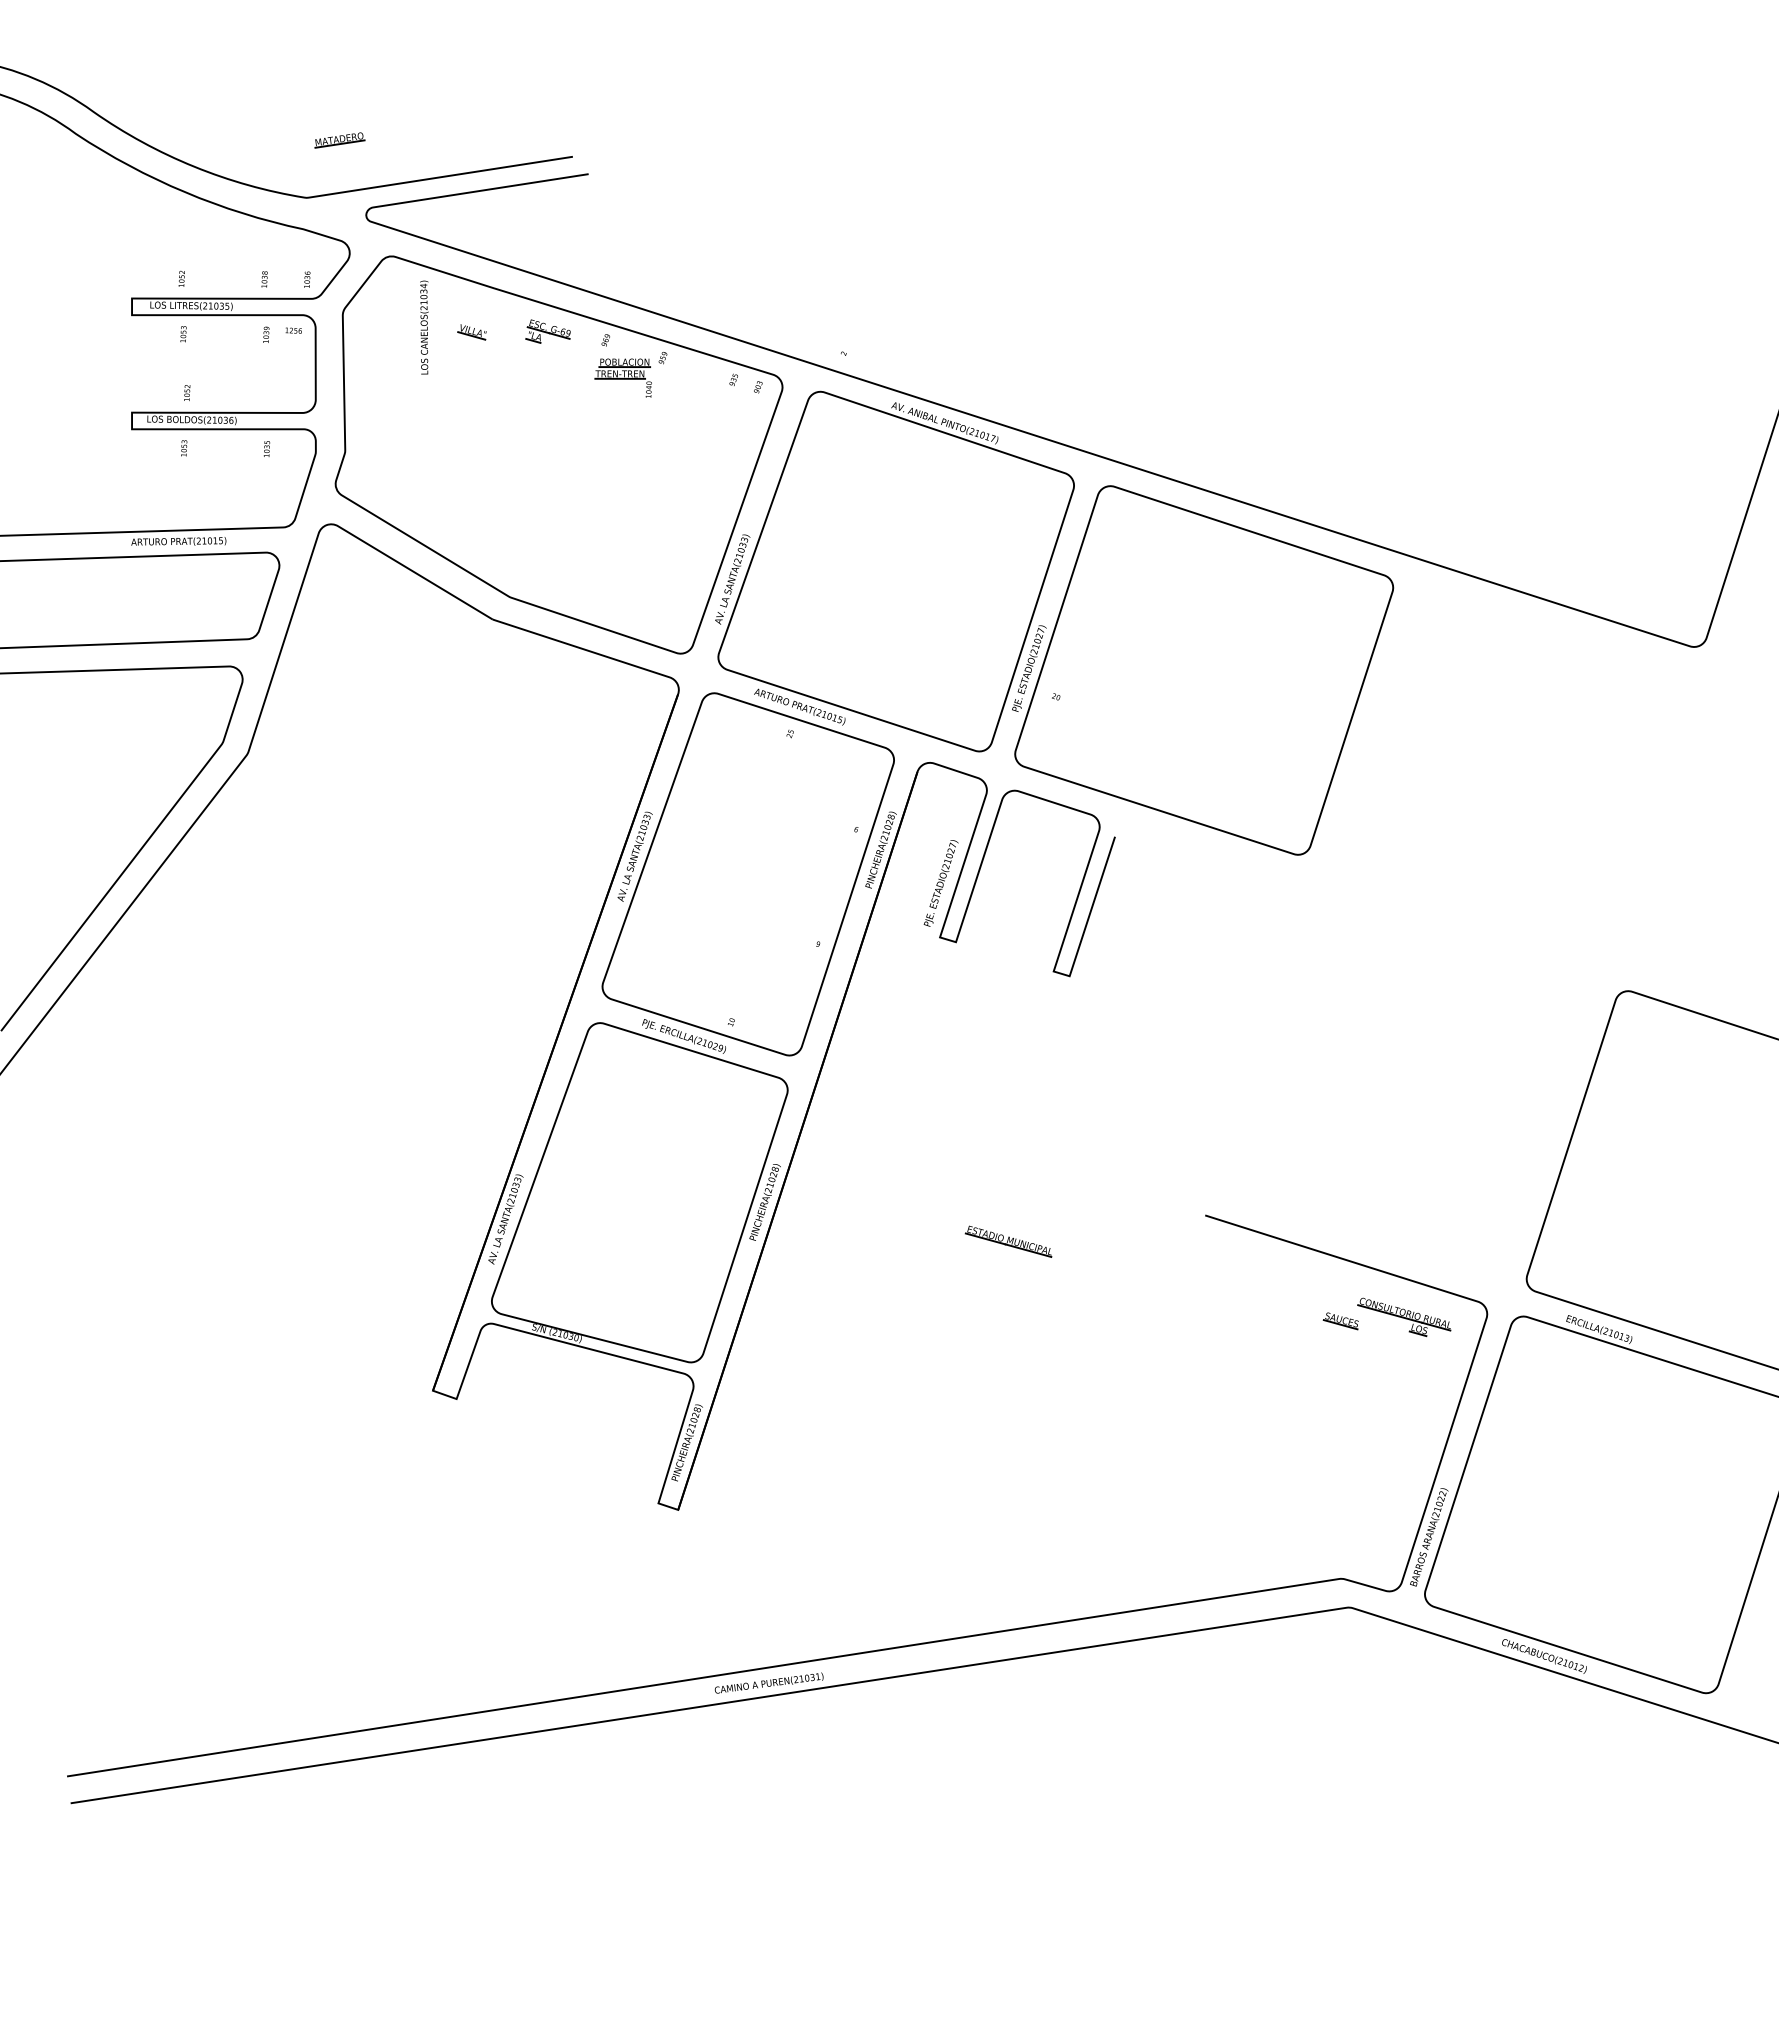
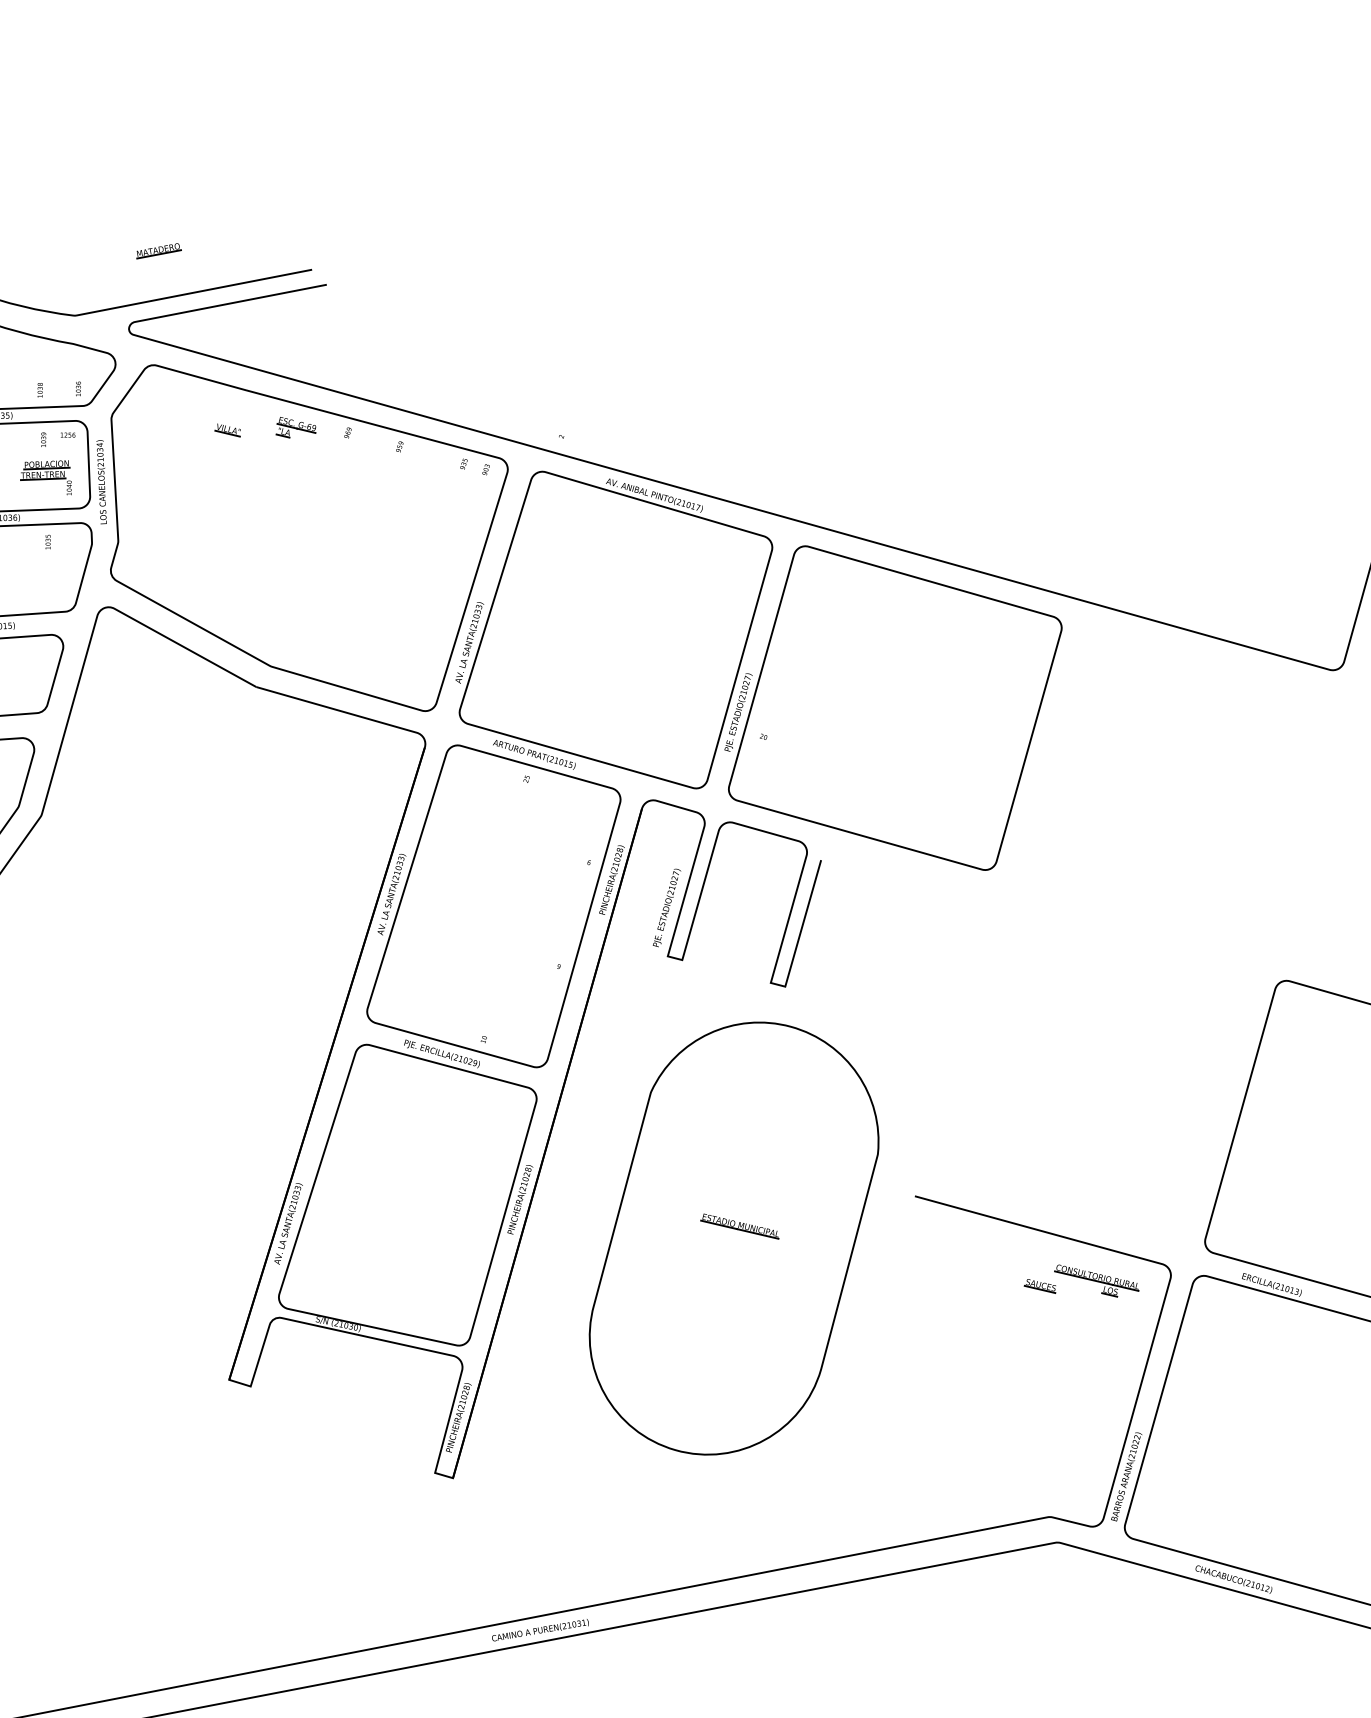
part: (339, 140) -> (158, 251), moved
text: (424, 327) -> (101, 482), moved
part: (622, 377) -> (45, 477), moved
part: (1001, 1254) -> (733, 1238), added

